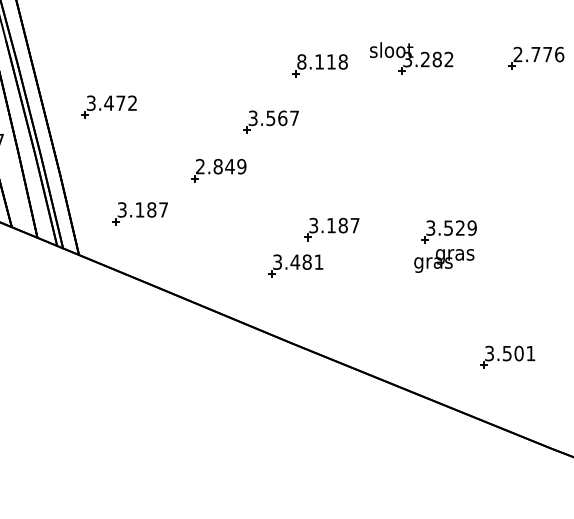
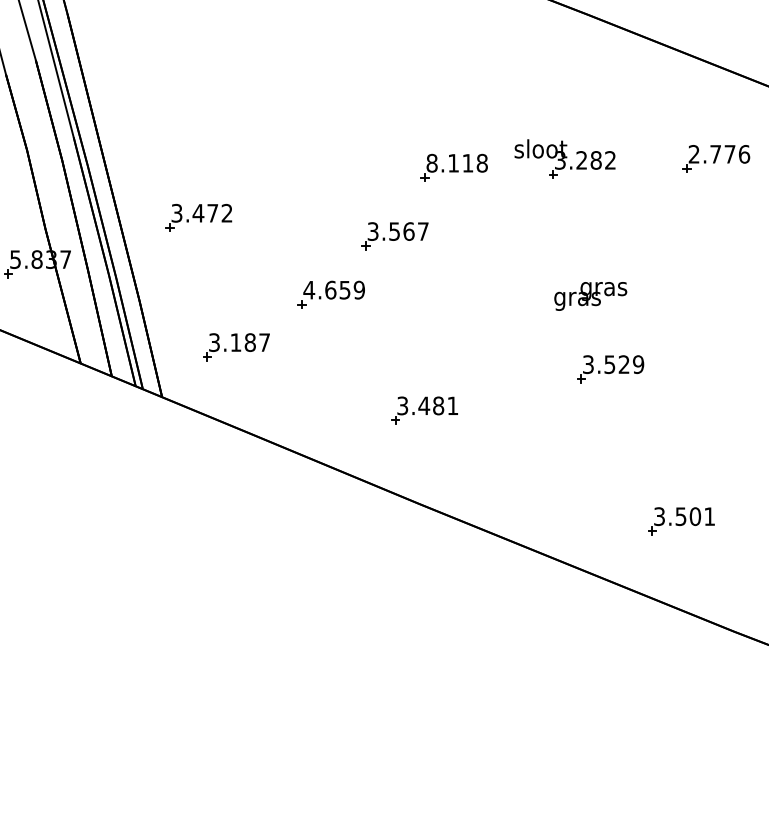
text: (214, 166) -> (326, 289), 2.849 -> 4.659
part: (331, 229) -> (468, 366), removed
text: (444, 261) -> (590, 296), moved

